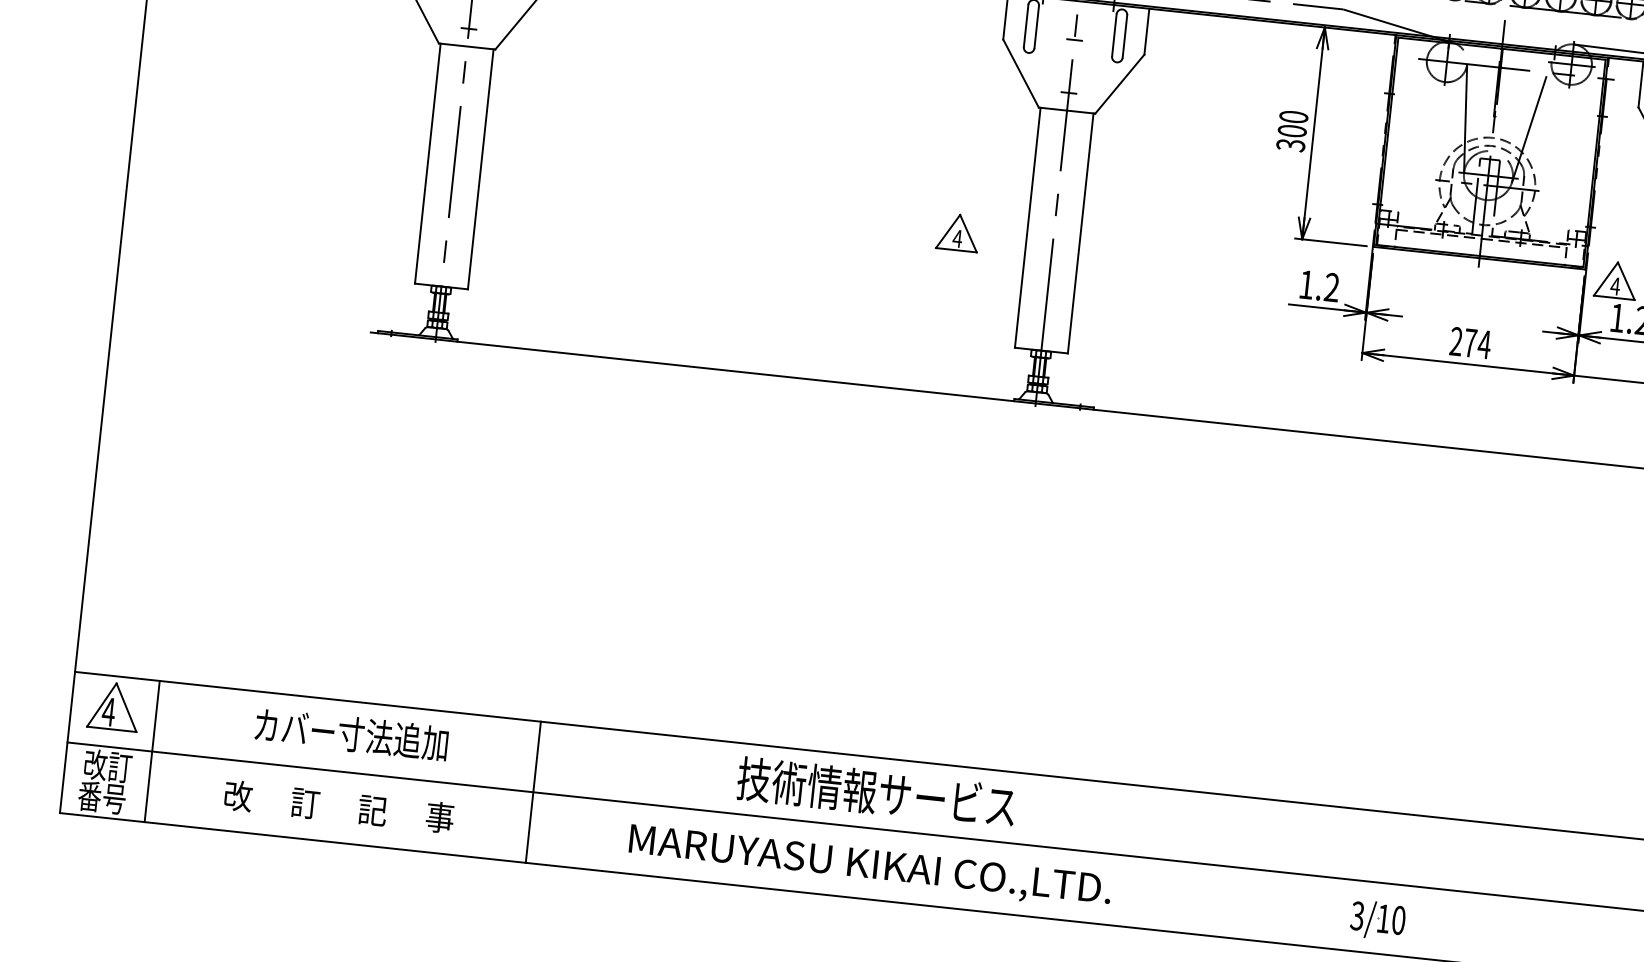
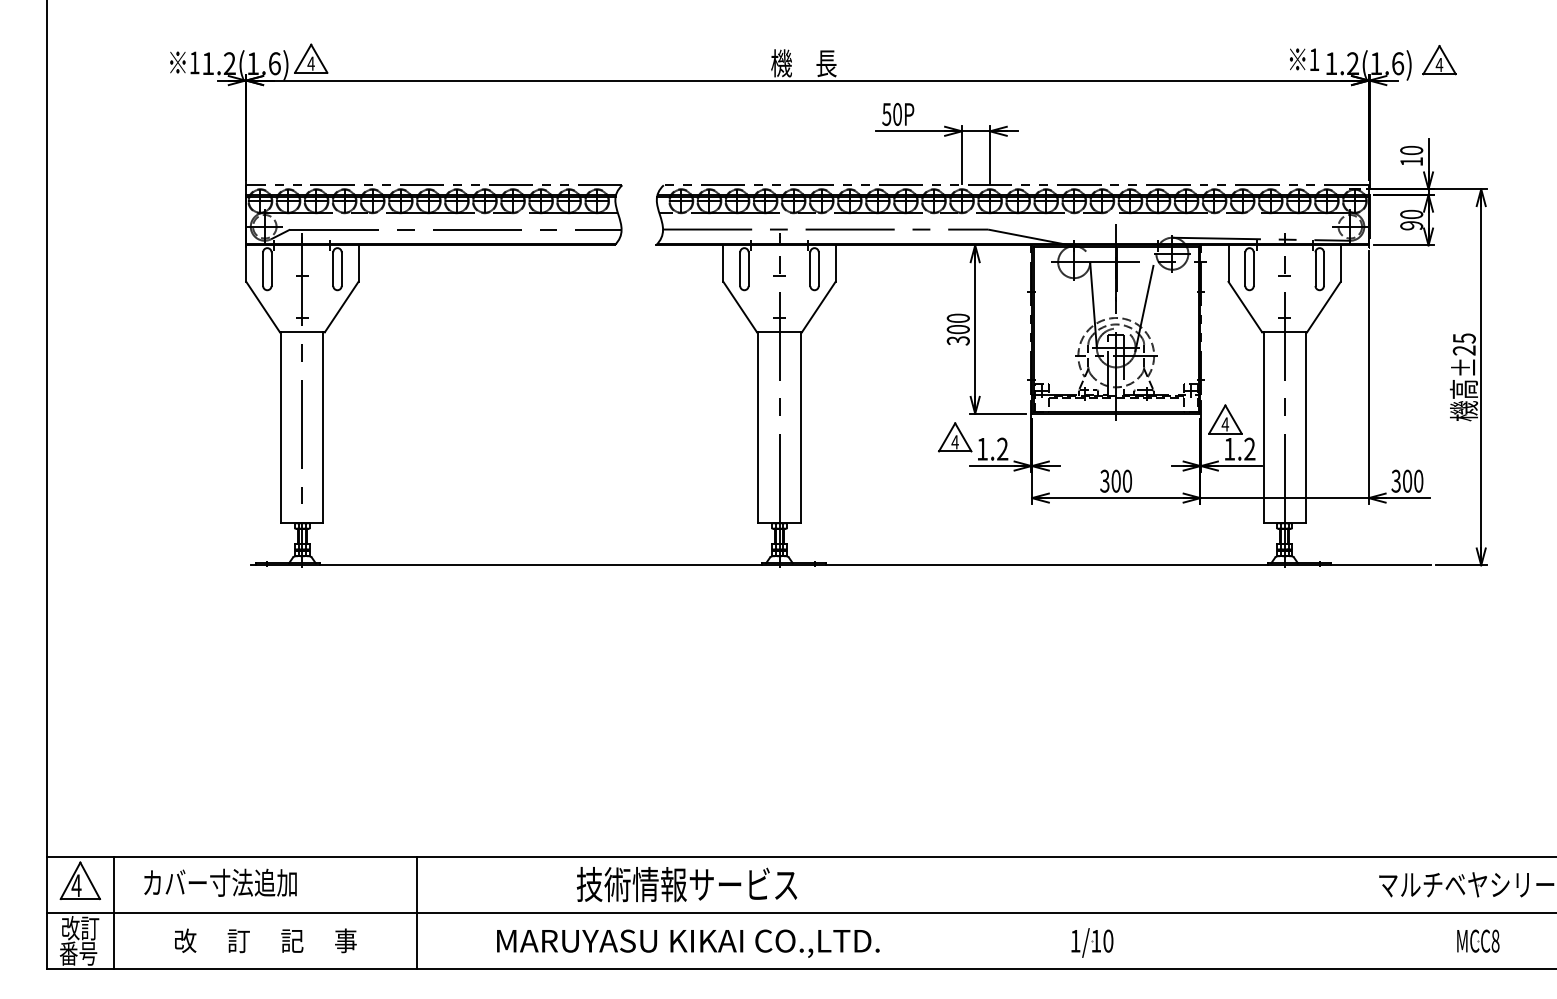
part: (958, 232) -> (955, 437), moved
text: (1470, 342) -> (1116, 480), 274 -> 300
text: (351, 733) -> (220, 882), moved
text: (1357, 915) -> (1075, 940), 3/10 -> 1/10

